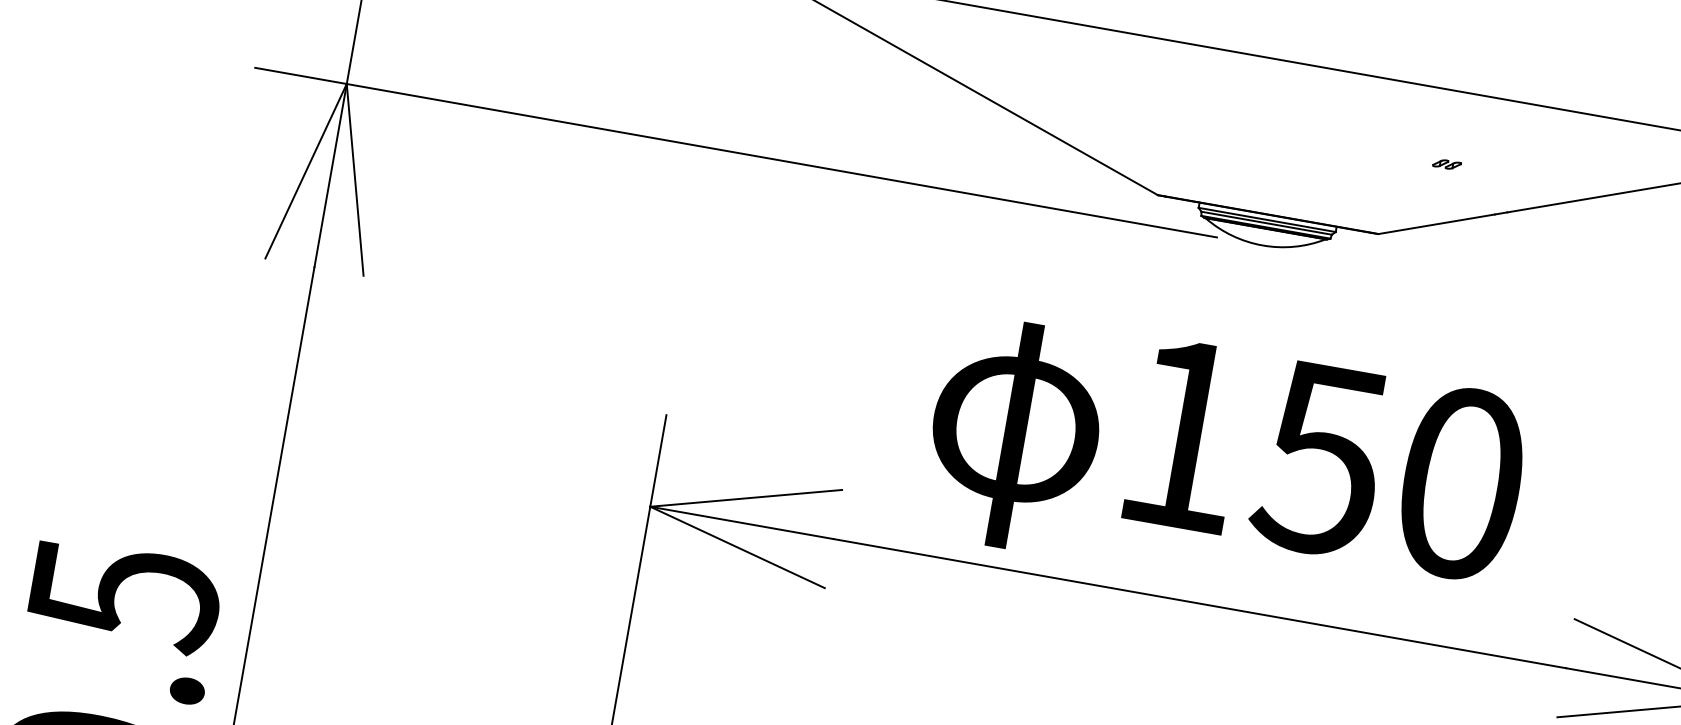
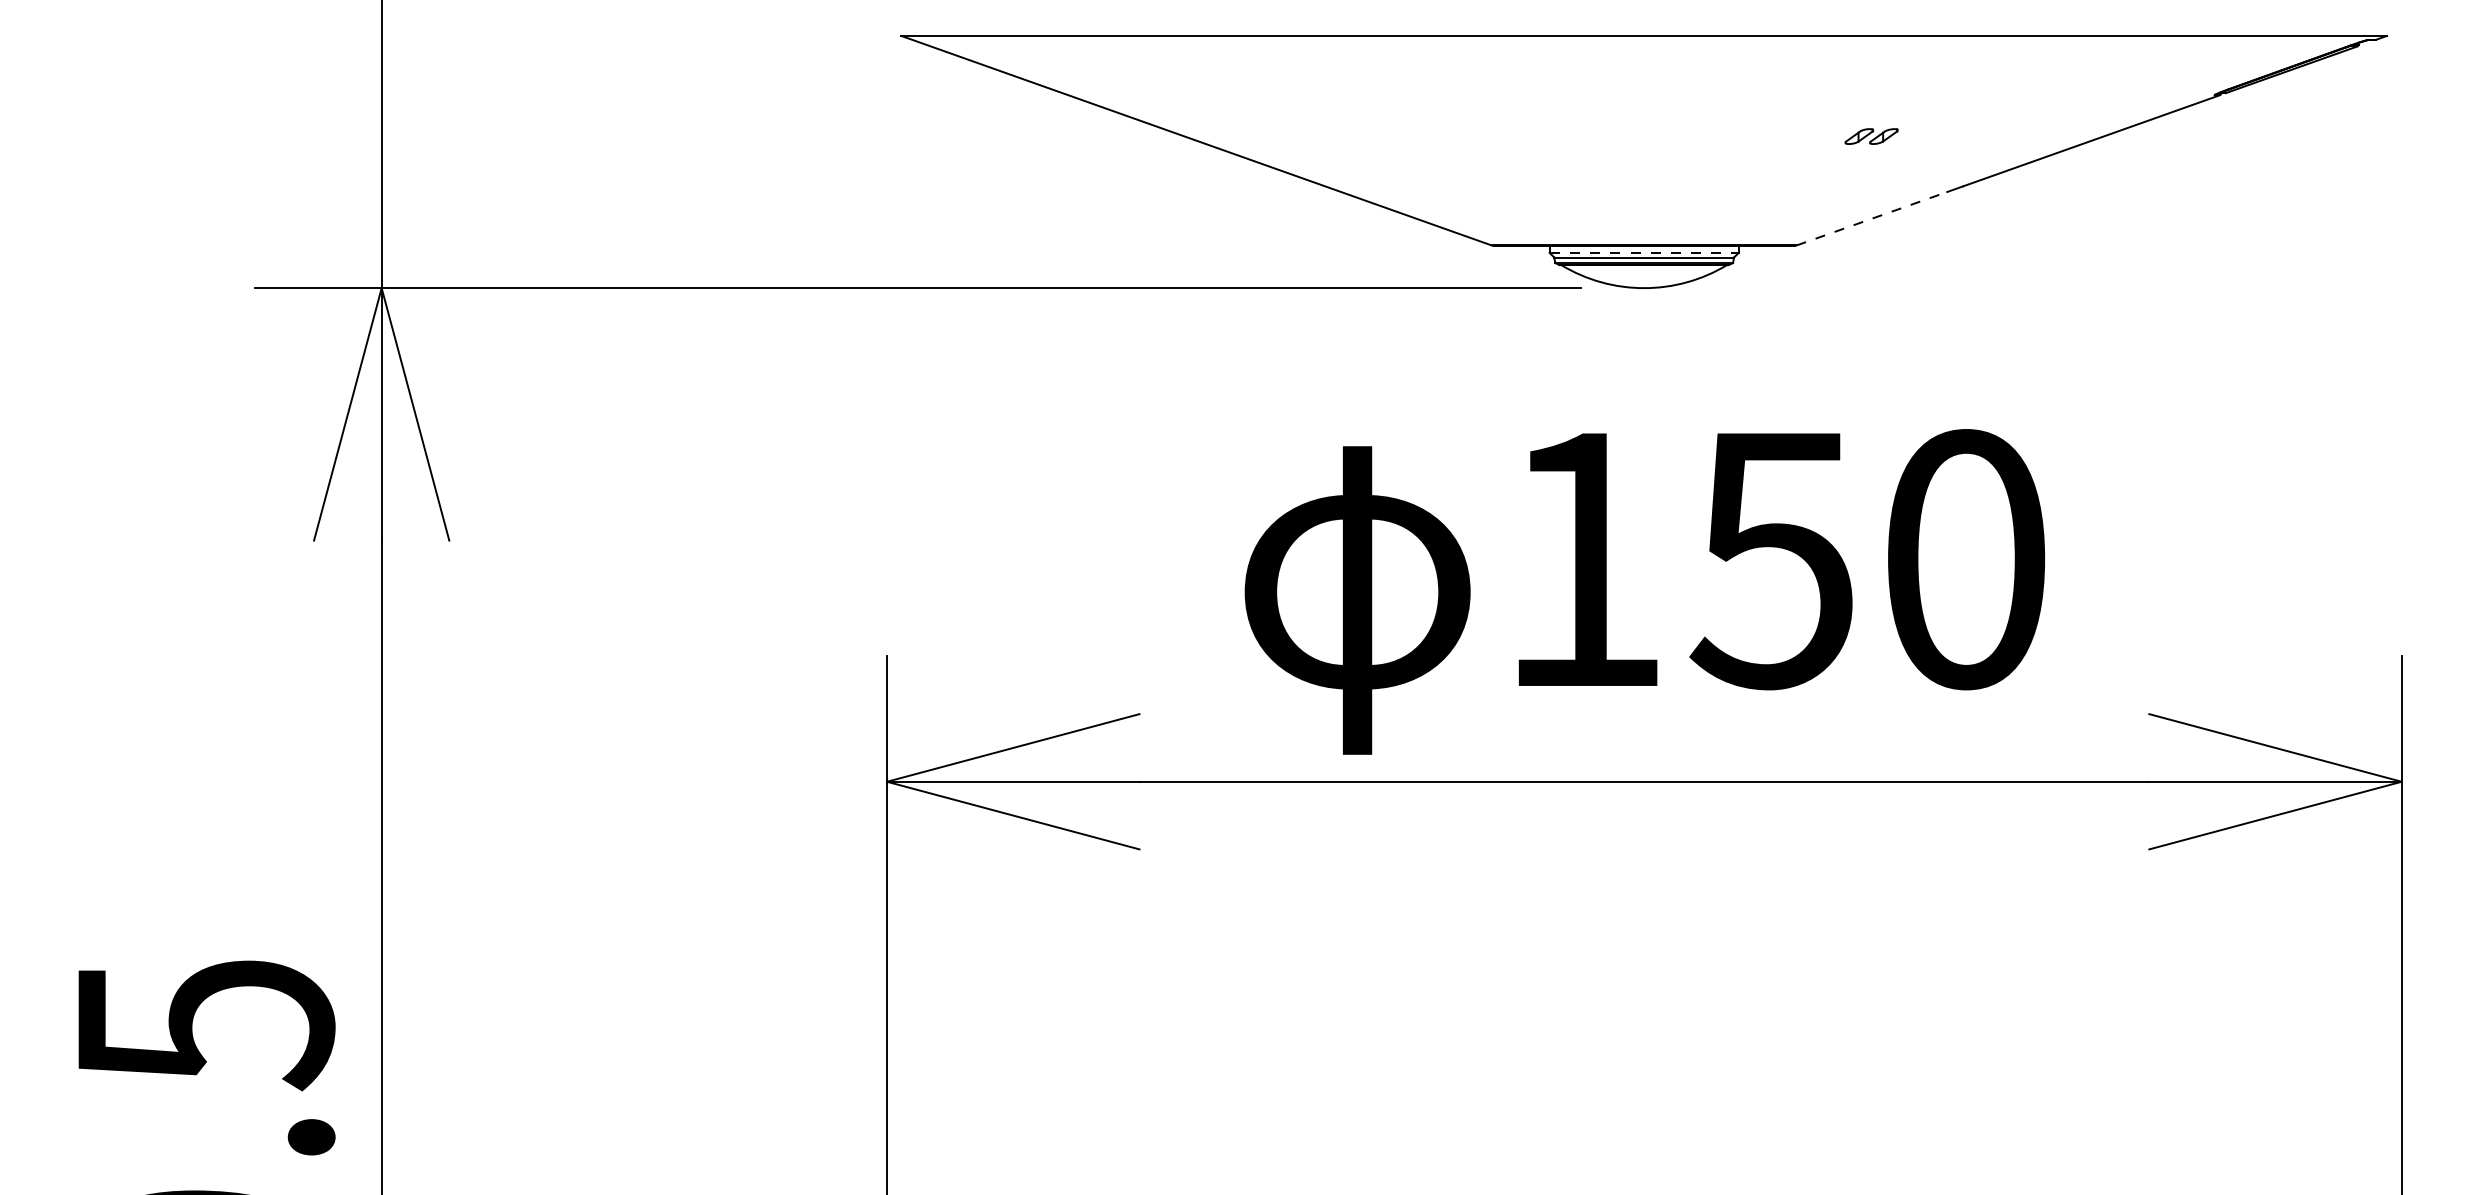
part: (1446, 164) -> (1870, 136), size x1.4
line: (1267, 219) -> (1644, 252), solid -> dashed
line: (1436, 224) -> (1871, 218), solid -> dashed

